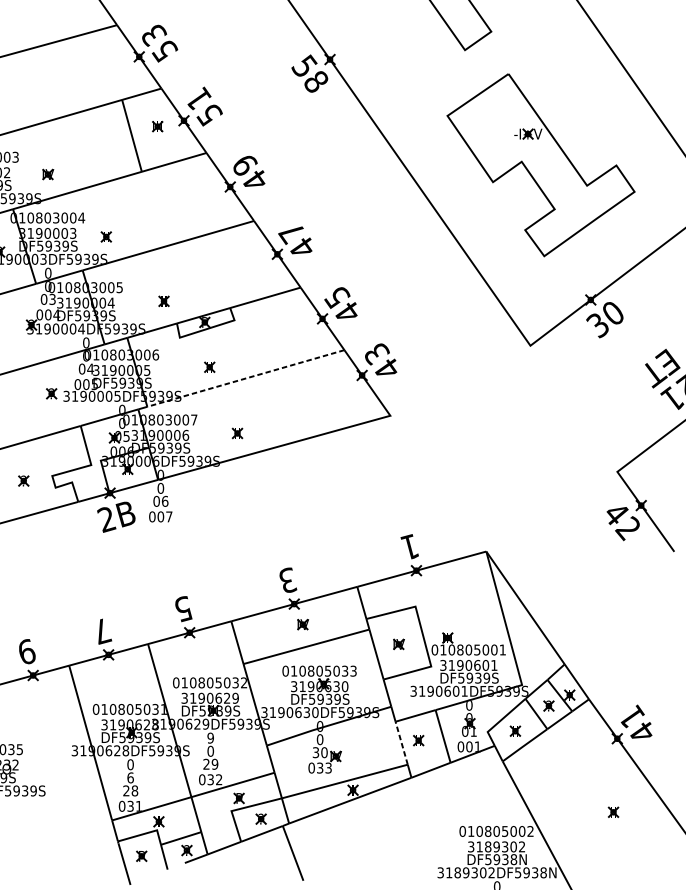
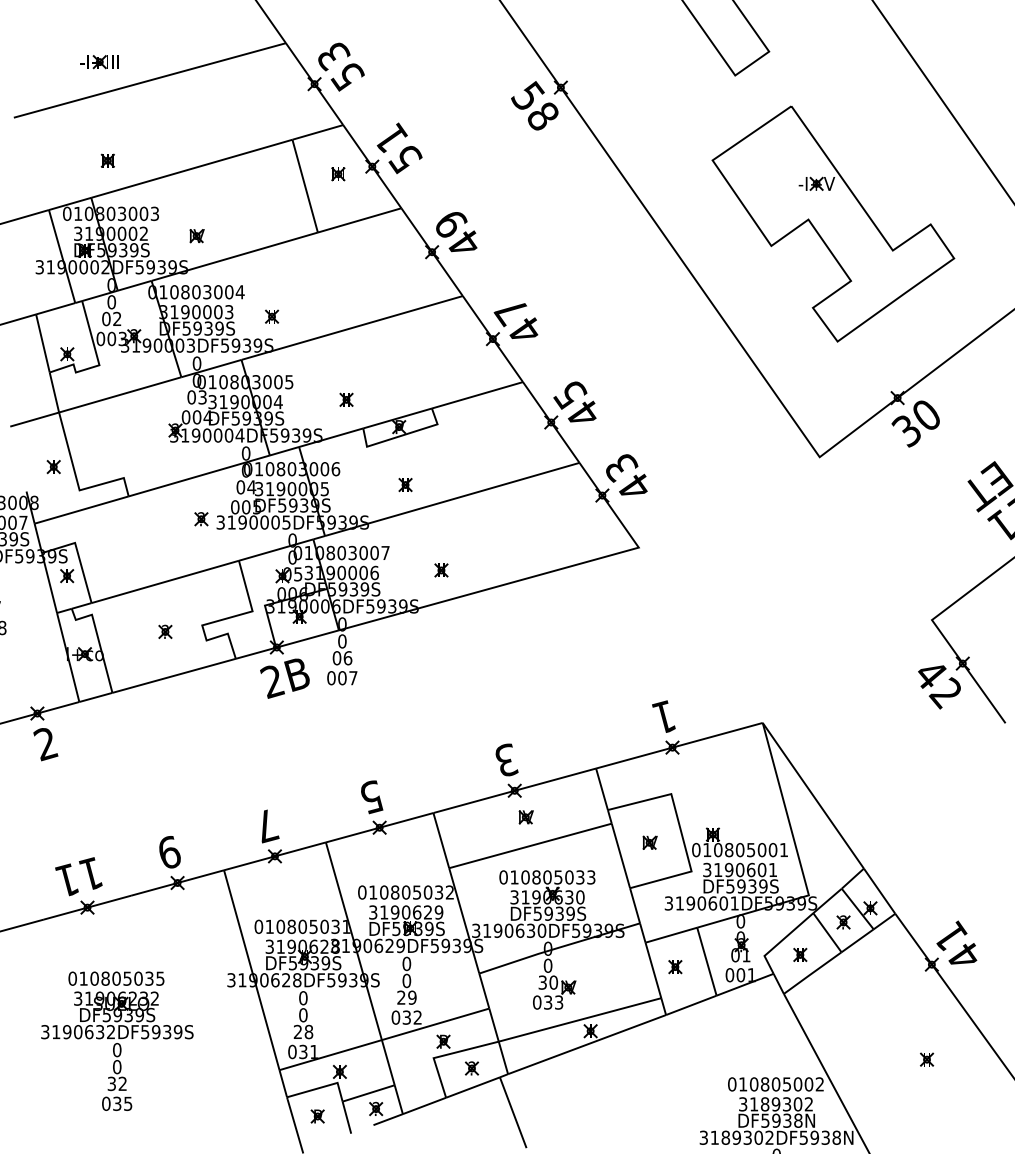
line: (245, 378) -> (451, 499), dashed -> solid
text: (210, 738) -> (406, 964), 9 -> 0
line: (401, 743) -> (653, 970), dashed -> solid
text: (130, 777) -> (303, 1014), 6 -> 0

